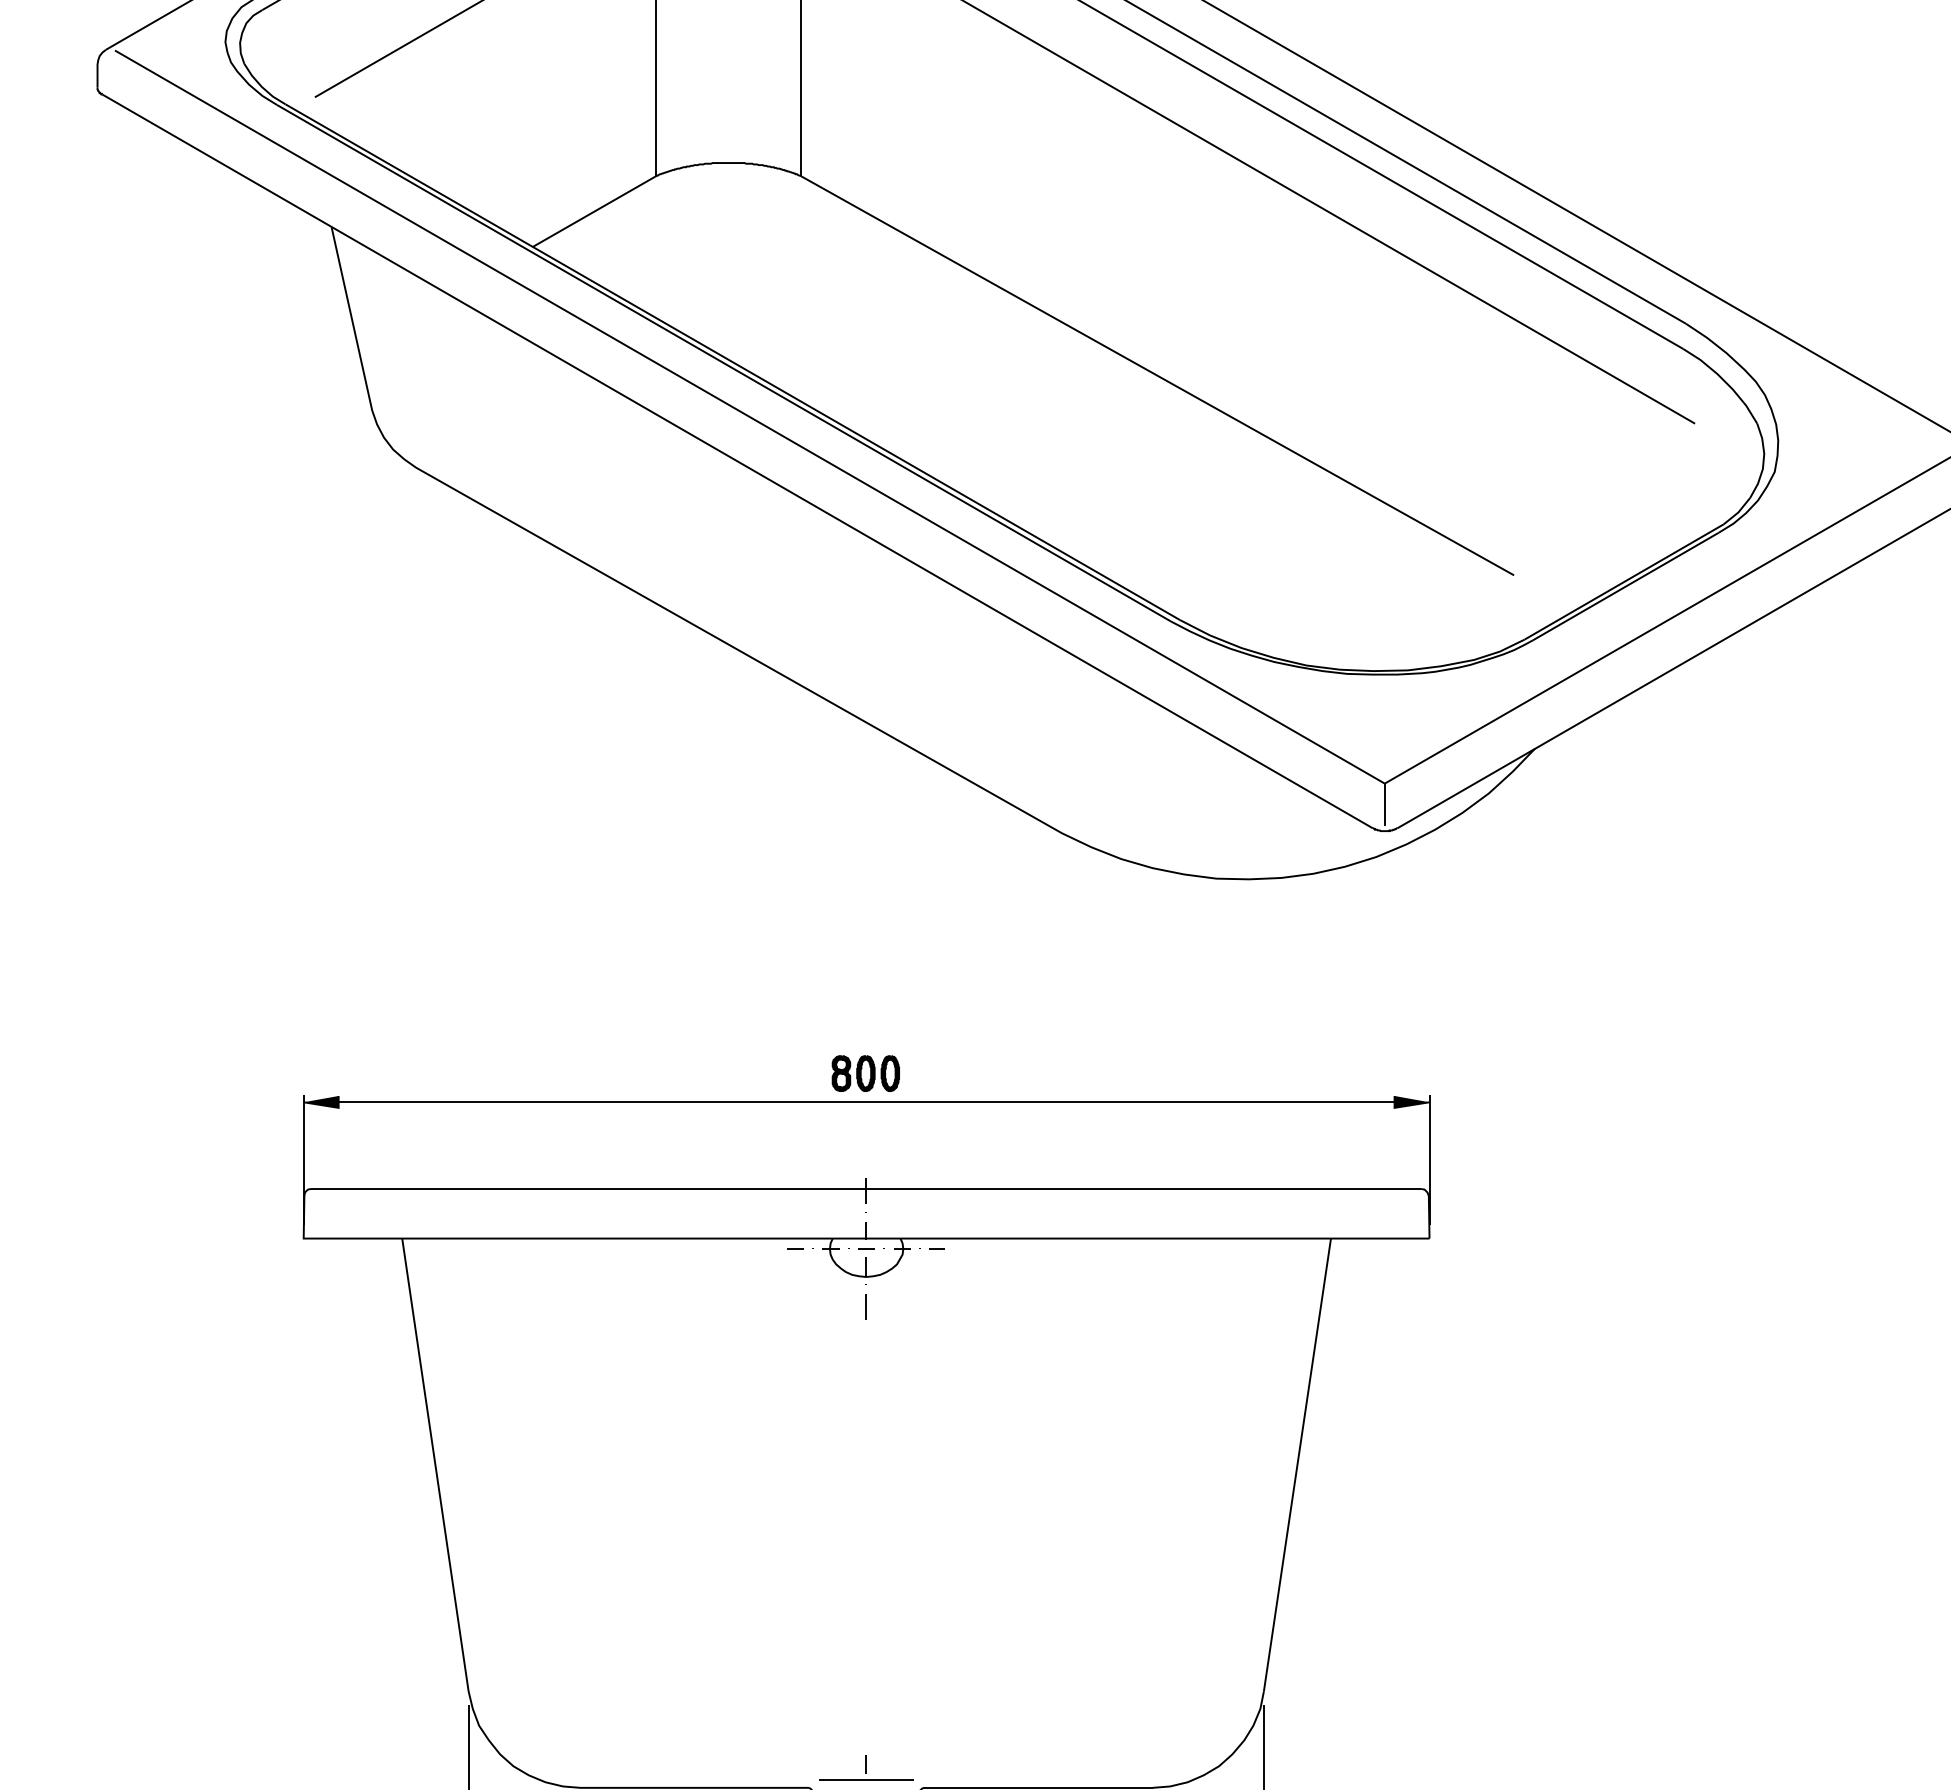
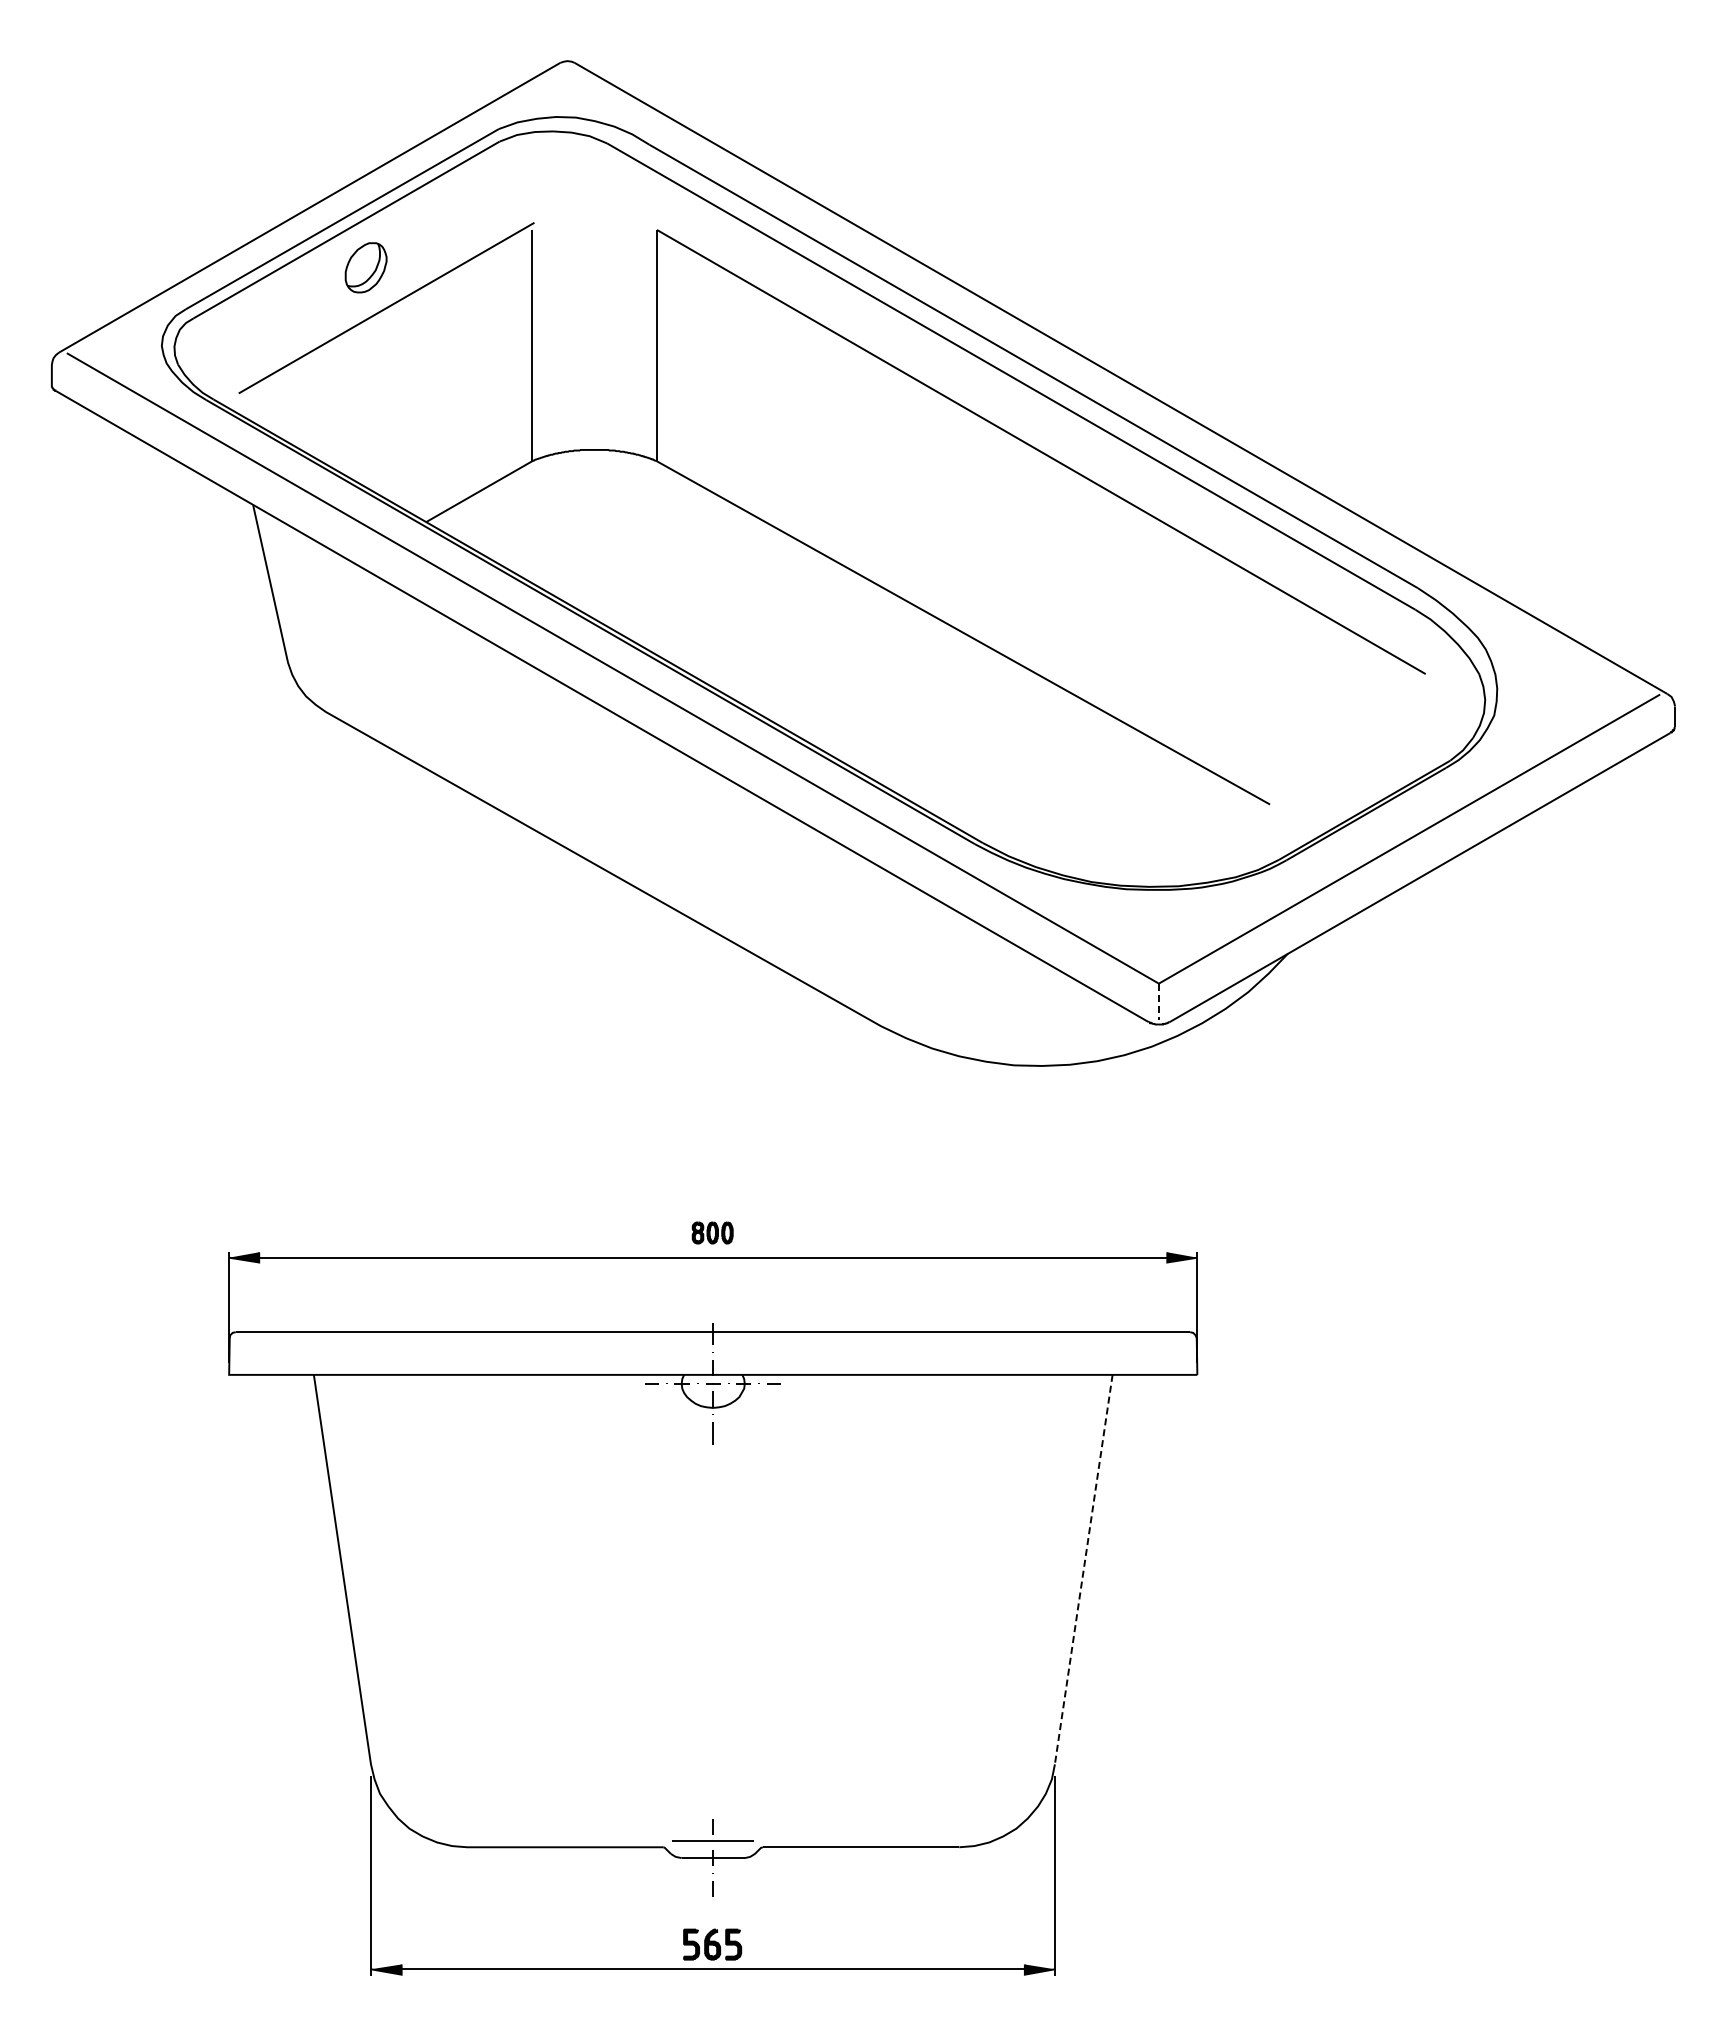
line: (1384, 805) -> (1158, 1002), solid -> dashed
part: (865, 1072) -> (712, 1232), size x0.7
line: (1297, 1464) -> (1083, 1569), solid -> dashed

